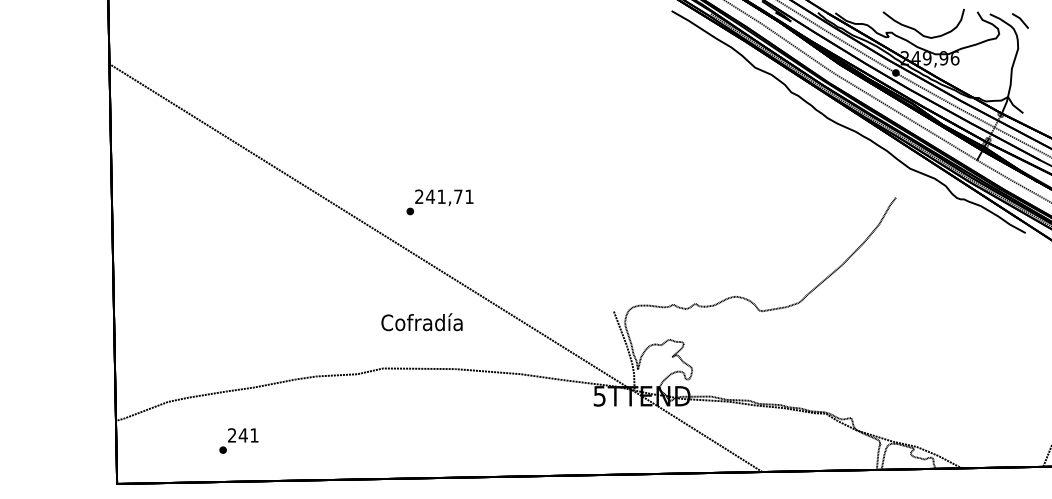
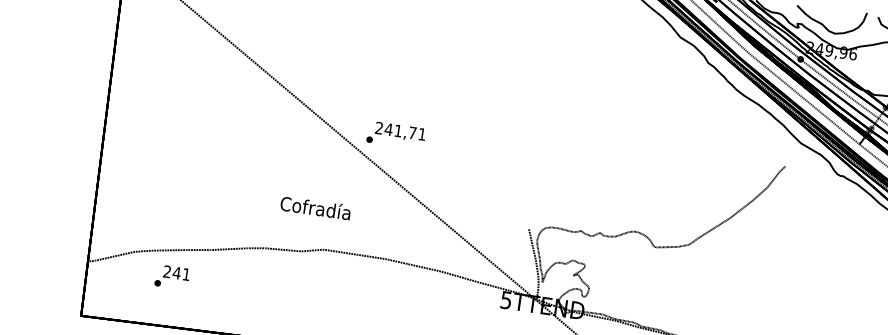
text: (439, 202) -> (395, 135), moved
text: (421, 322) -> (315, 208), moved
text: (238, 440) -> (172, 276), moved

